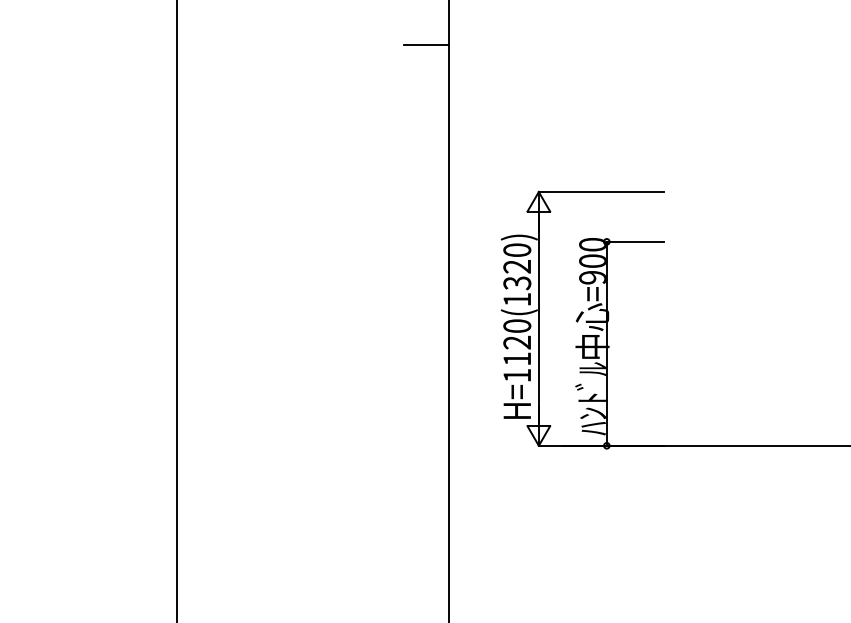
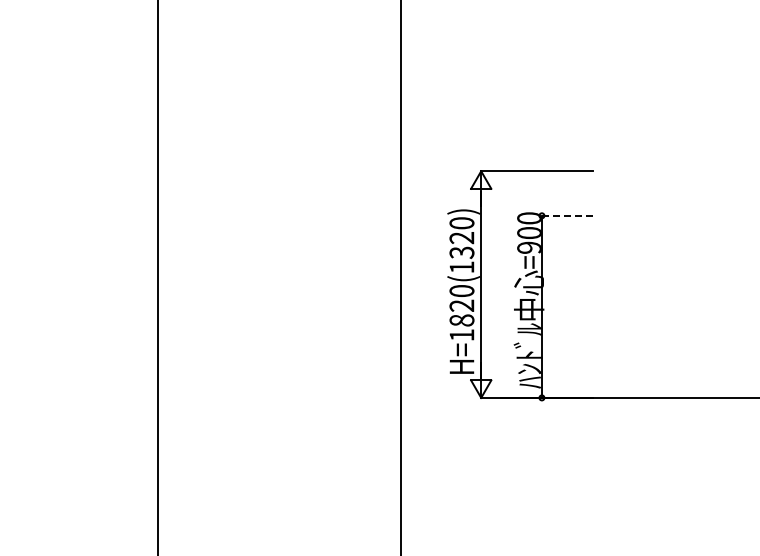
line: (426, 44) -> (380, 39), removed
line: (635, 241) -> (567, 215), solid -> dashed
text: (516, 359) -> (461, 320), H=1120(1320) -> H=1820(1320)

